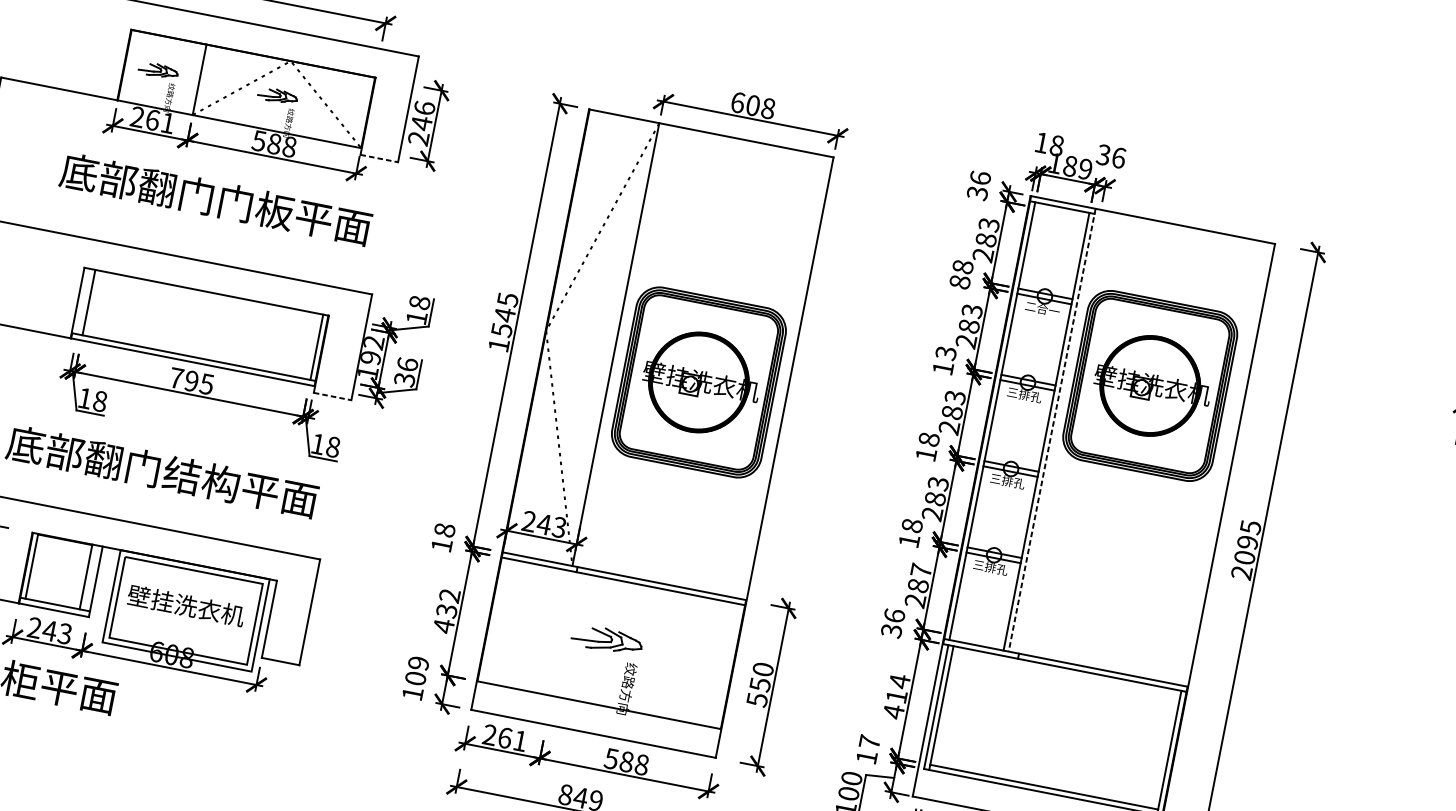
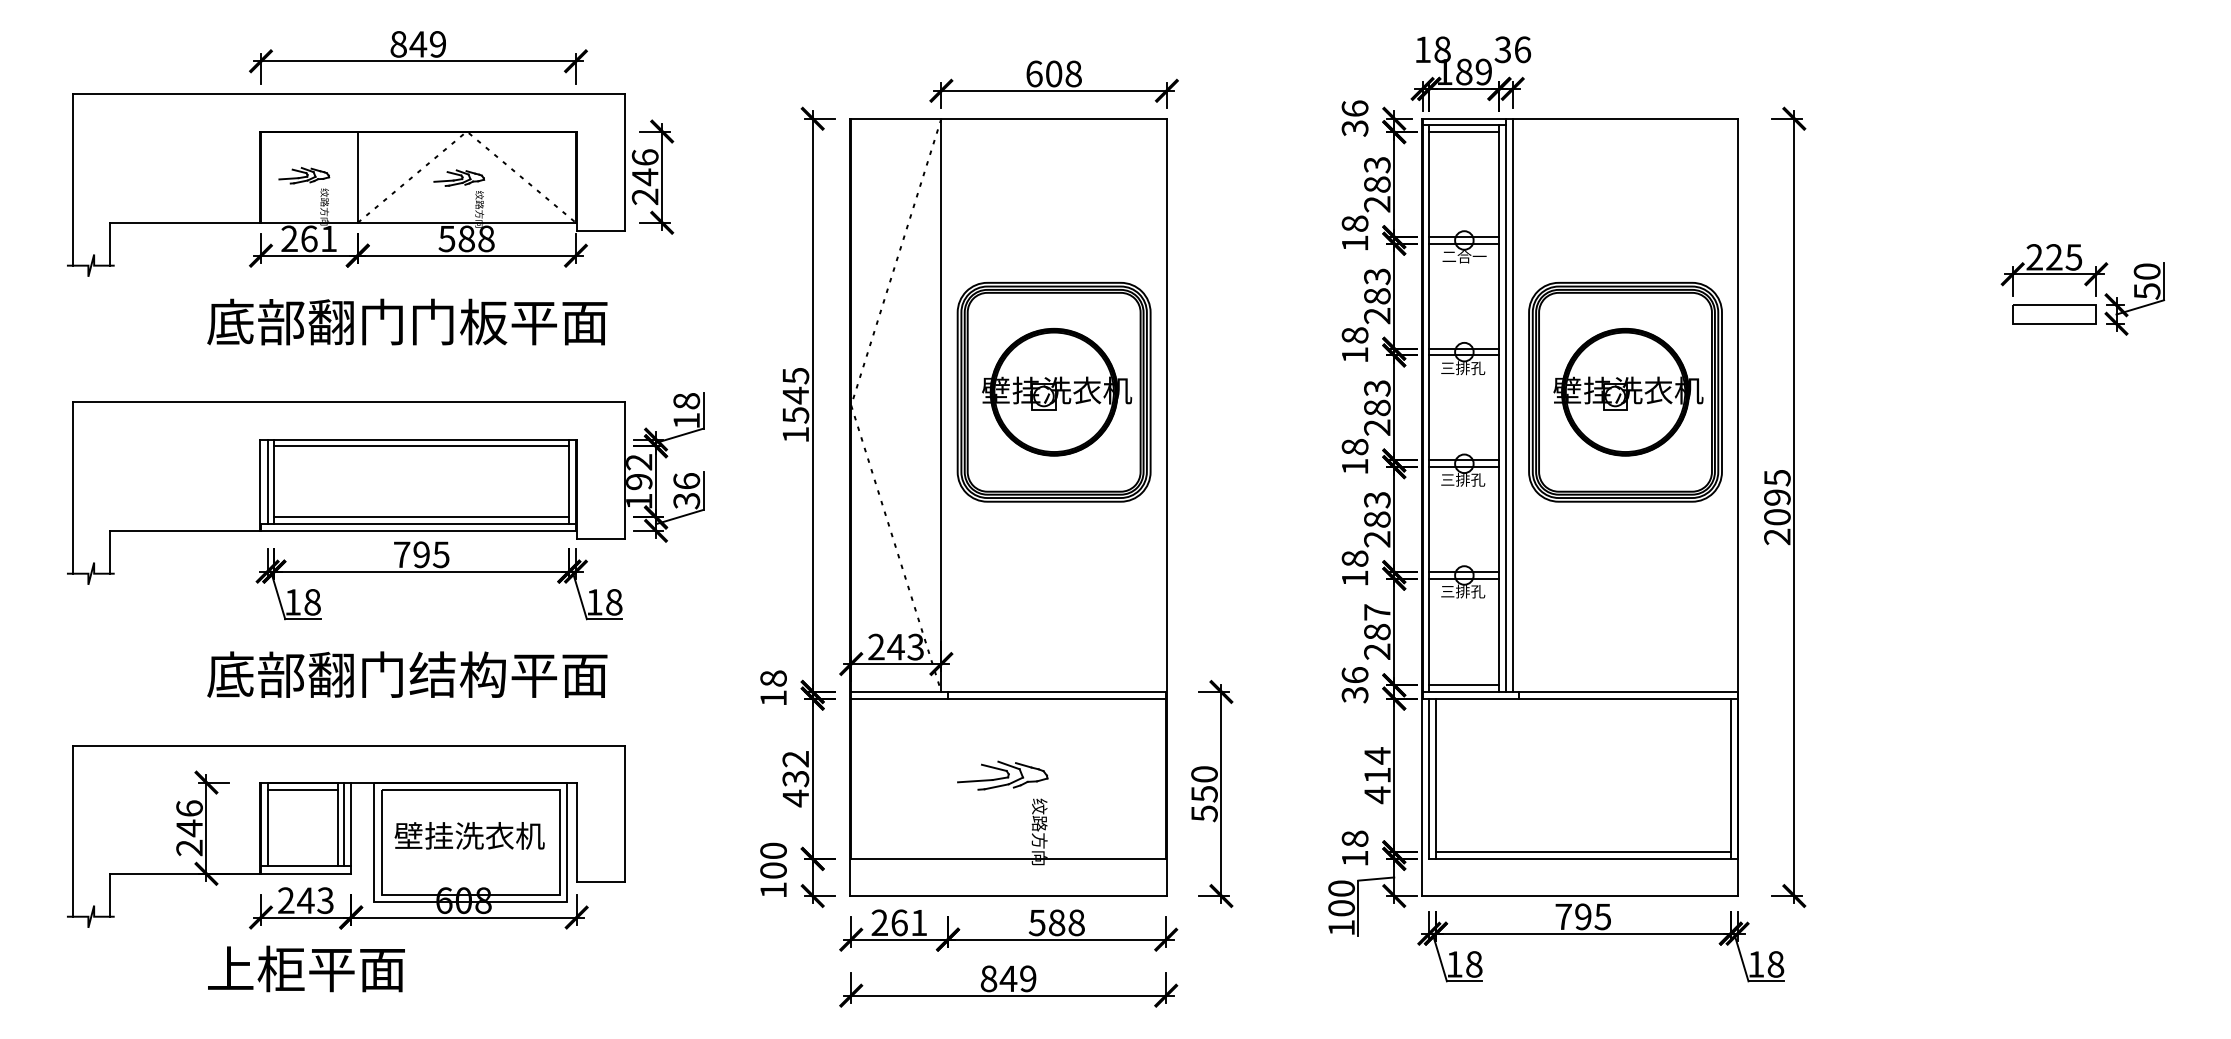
line: (379, 158) -> (601, 231), dashed -> solid
line: (1061, 213) -> (1464, 132), added
text: (959, 282) -> (1354, 243), 88 -> 18
line: (208, 297) -> (421, 446), added
line: (83, 301) -> (267, 481), added
line: (197, 352) -> (421, 517), added
text: (945, 353) -> (1354, 335), 13 -> 18
part: (698, 381) -> (1053, 391), moved
part: (1150, 385) -> (1625, 391), moved
line: (332, 396) -> (601, 539), dashed -> solid
line: (1052, 430) -> (1506, 405), dashed -> solid
line: (1057, 430) -> (1512, 404), added
line: (63, 545) -> (302, 790), added
line: (91, 577) -> (344, 824), added
line: (977, 640) -> (1464, 685), added
text: (418, 663) -> (773, 850), 109 -> 100
text: (869, 741) -> (1354, 838), 17 -> 18

